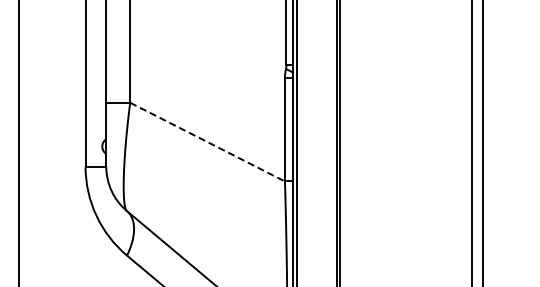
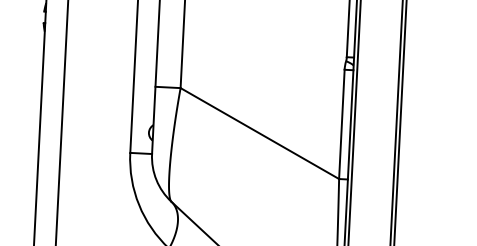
line: (207, 142) -> (259, 133), dashed -> solid

